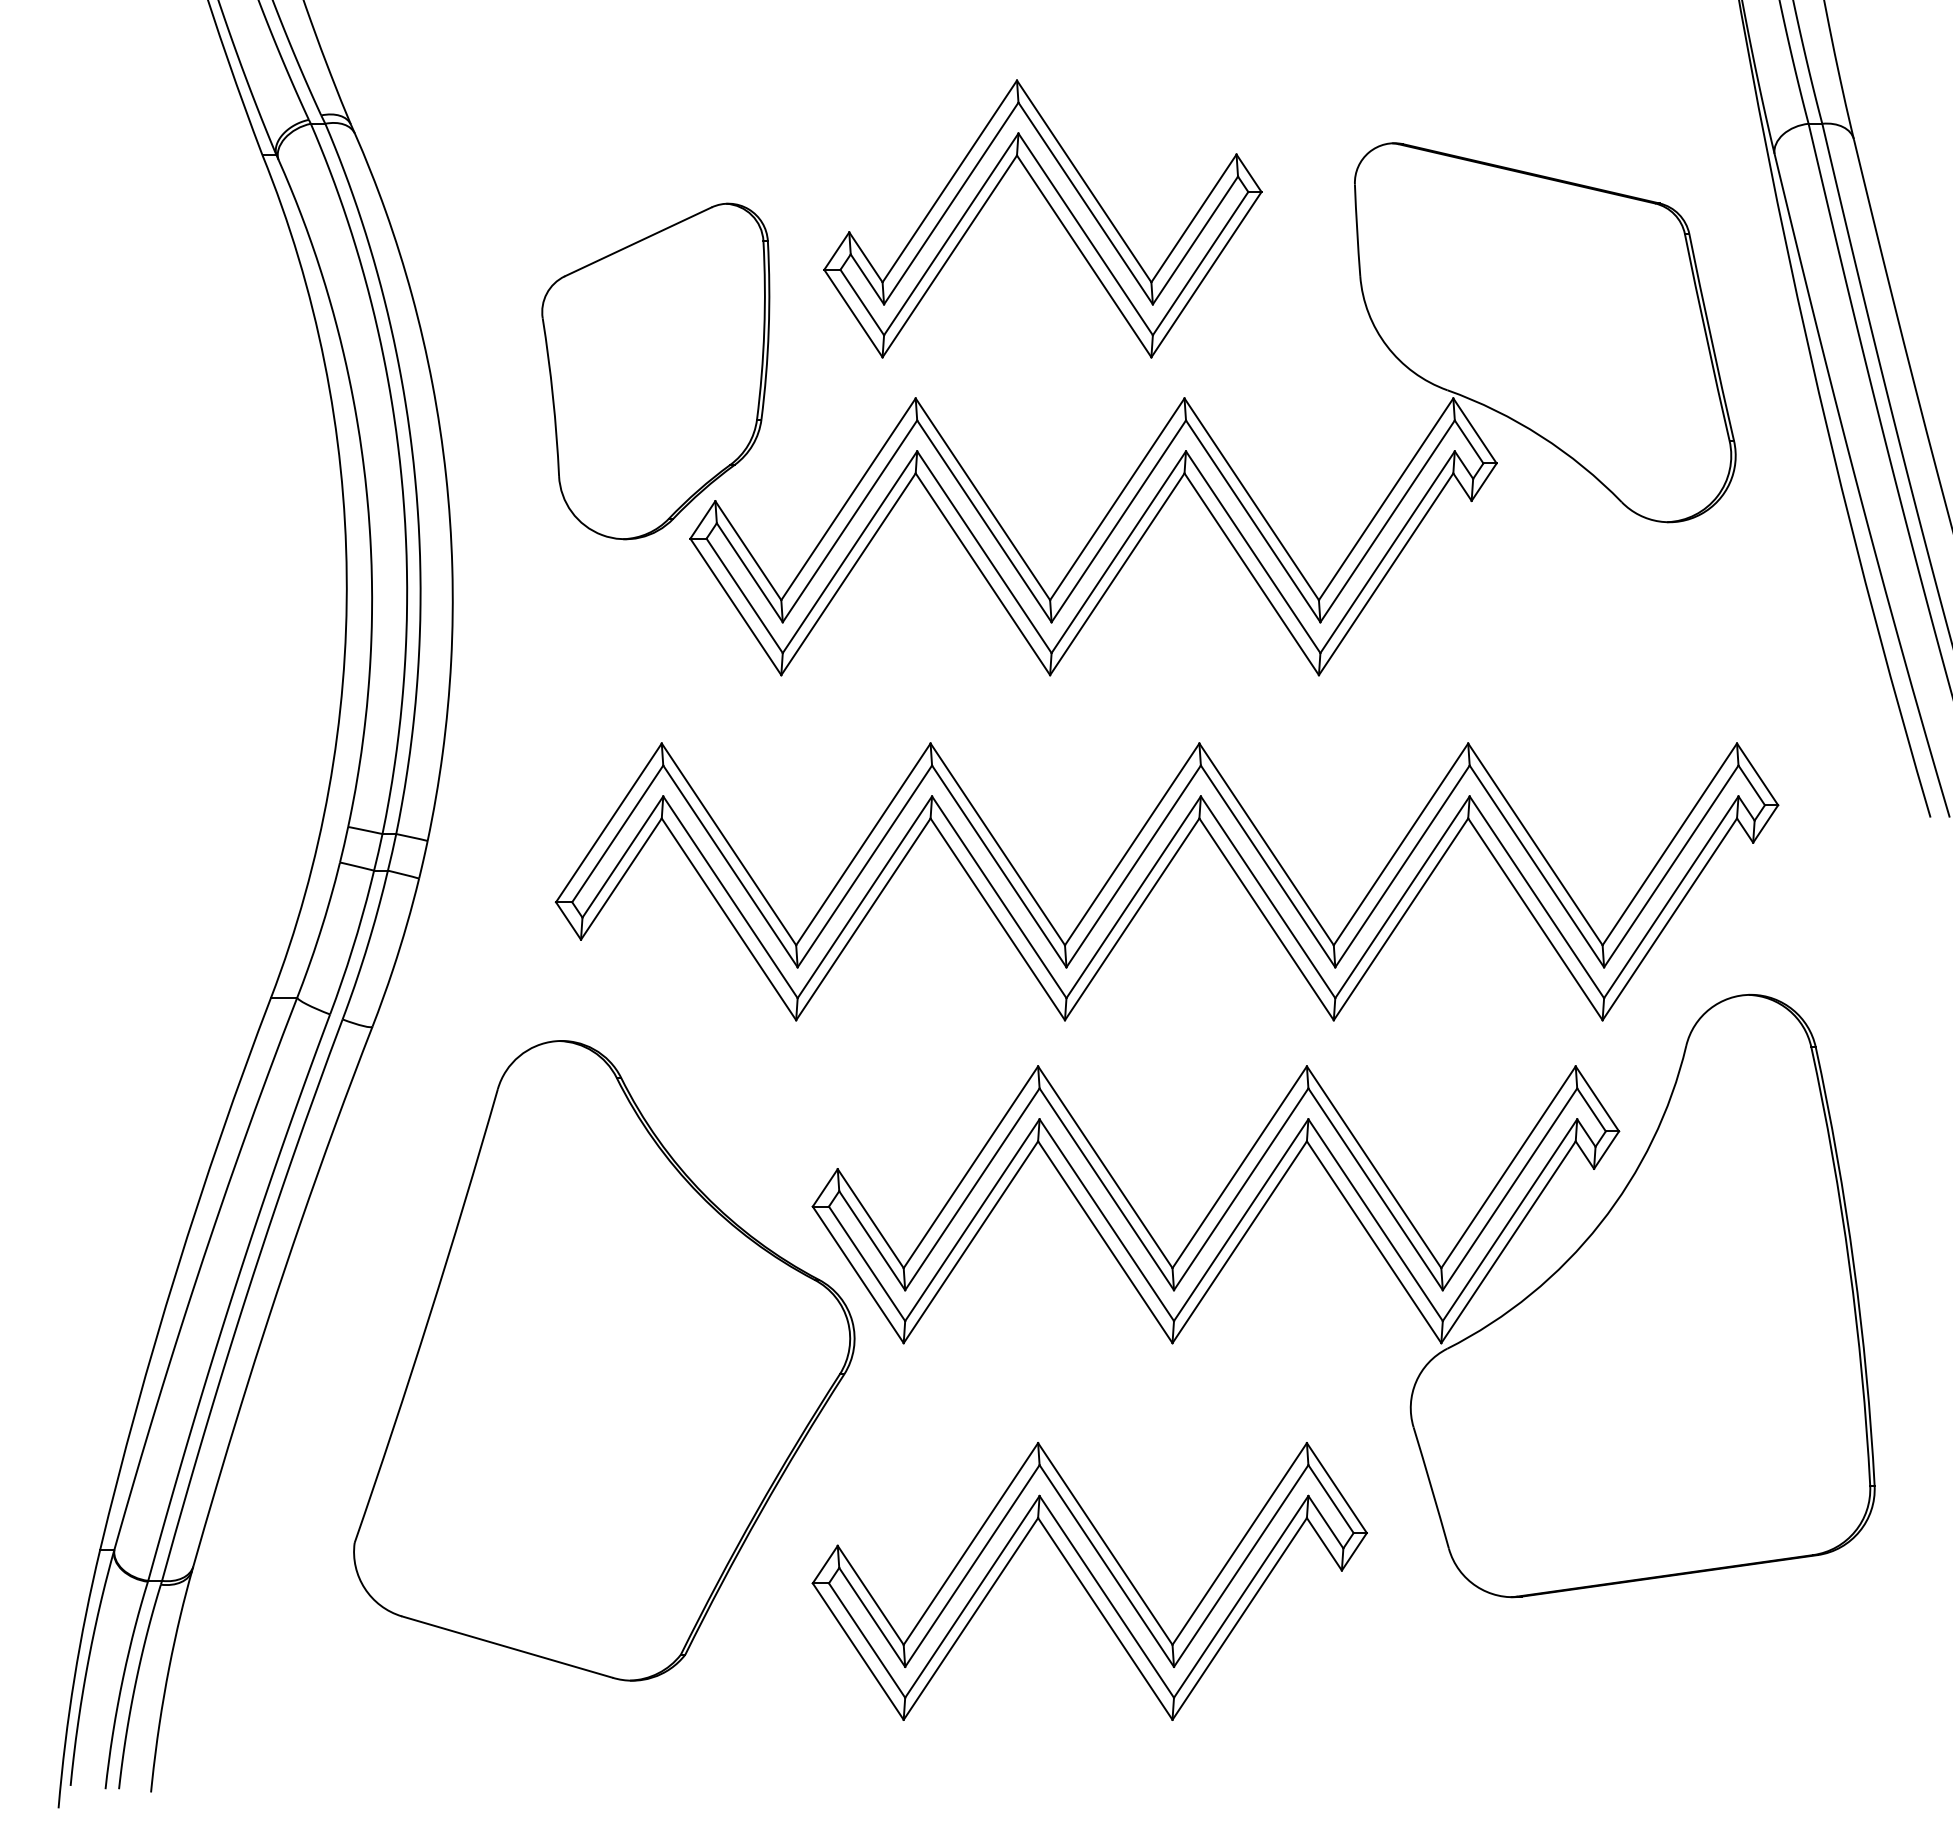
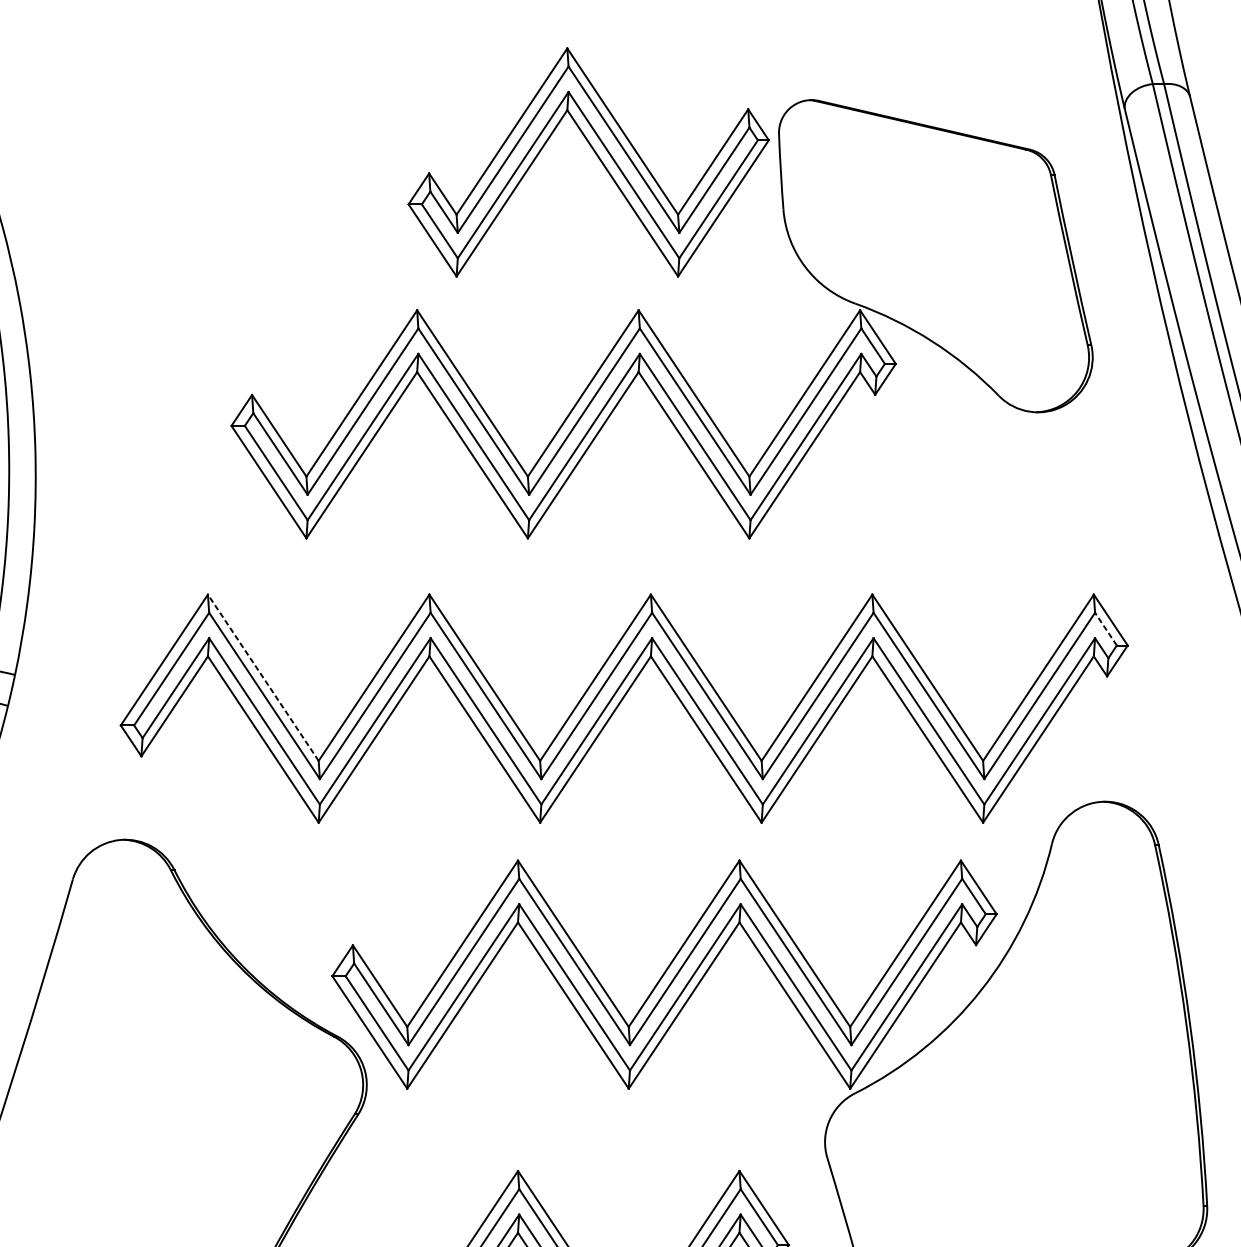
part: (1053, 212) -> (597, 157), moved
part: (655, 371) -> (202, 288), removed
line: (1751, 785) -> (1105, 629), solid -> dashed
line: (728, 843) -> (262, 677), solid -> dashed

